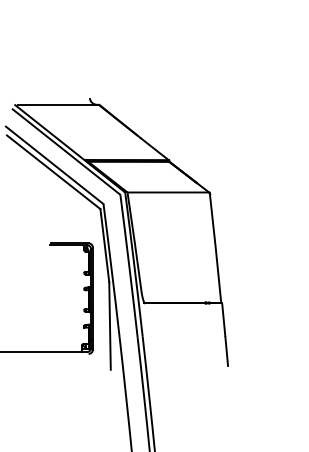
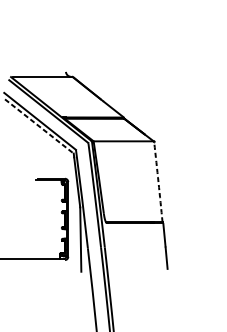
line: (53, 172) -> (39, 126), solid -> dashed
arc: (215, 248) -> (158, 182), solid -> dashed

